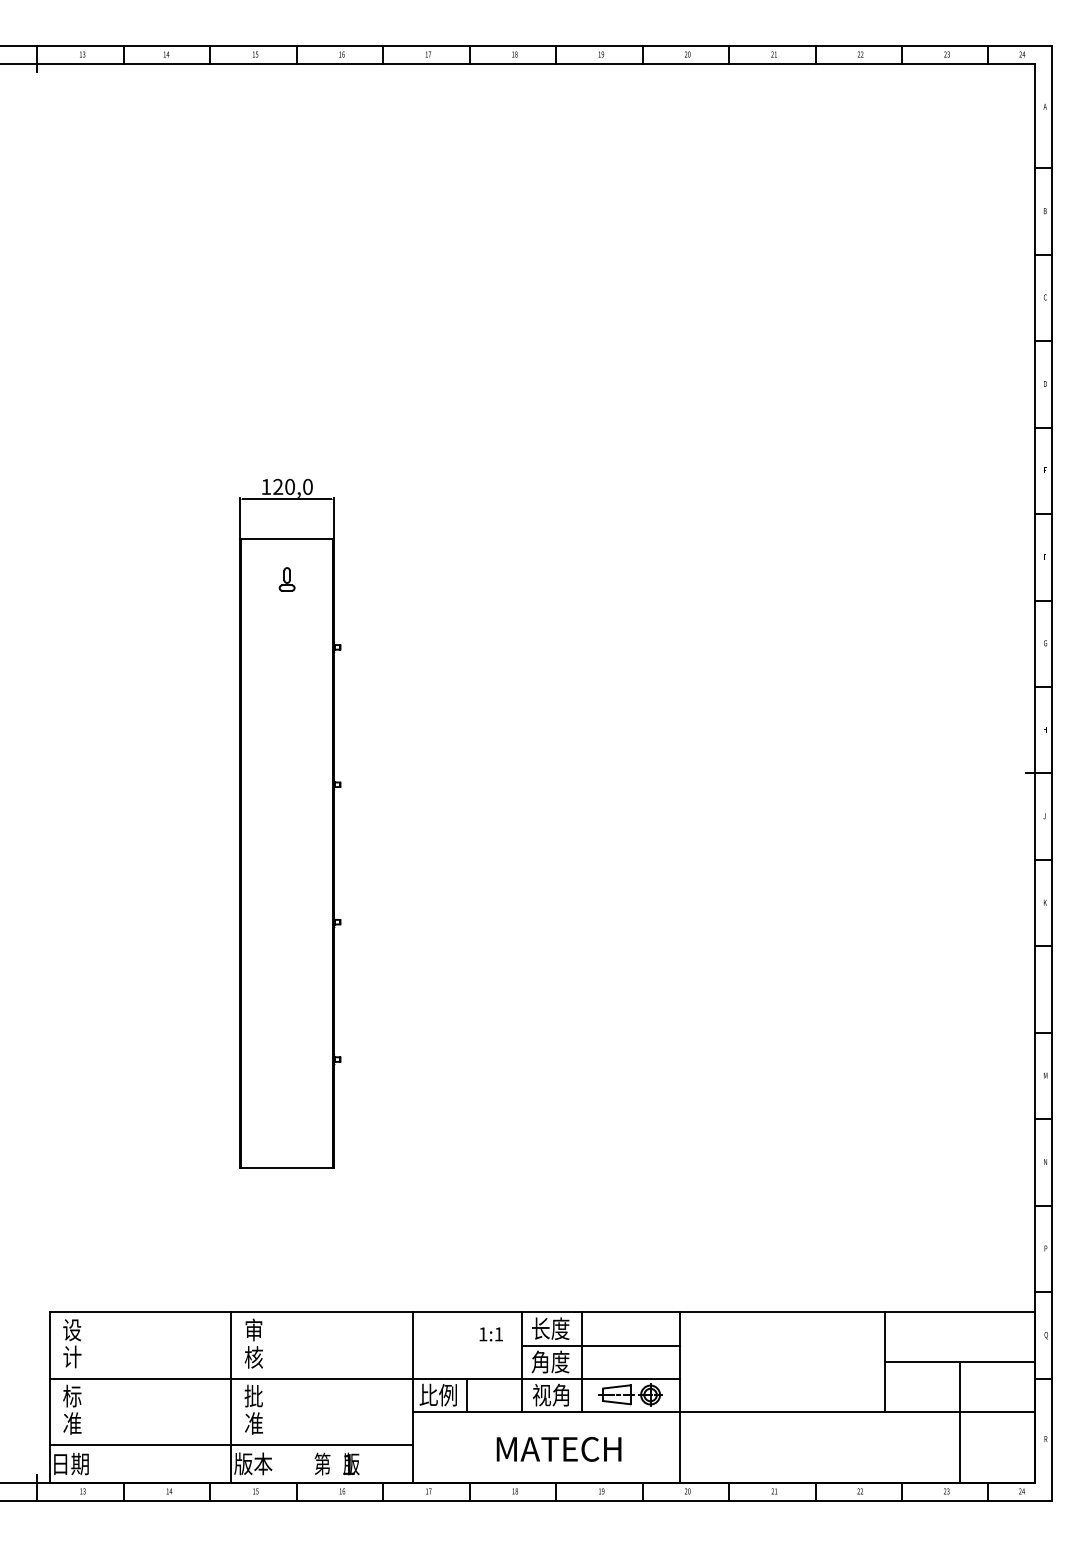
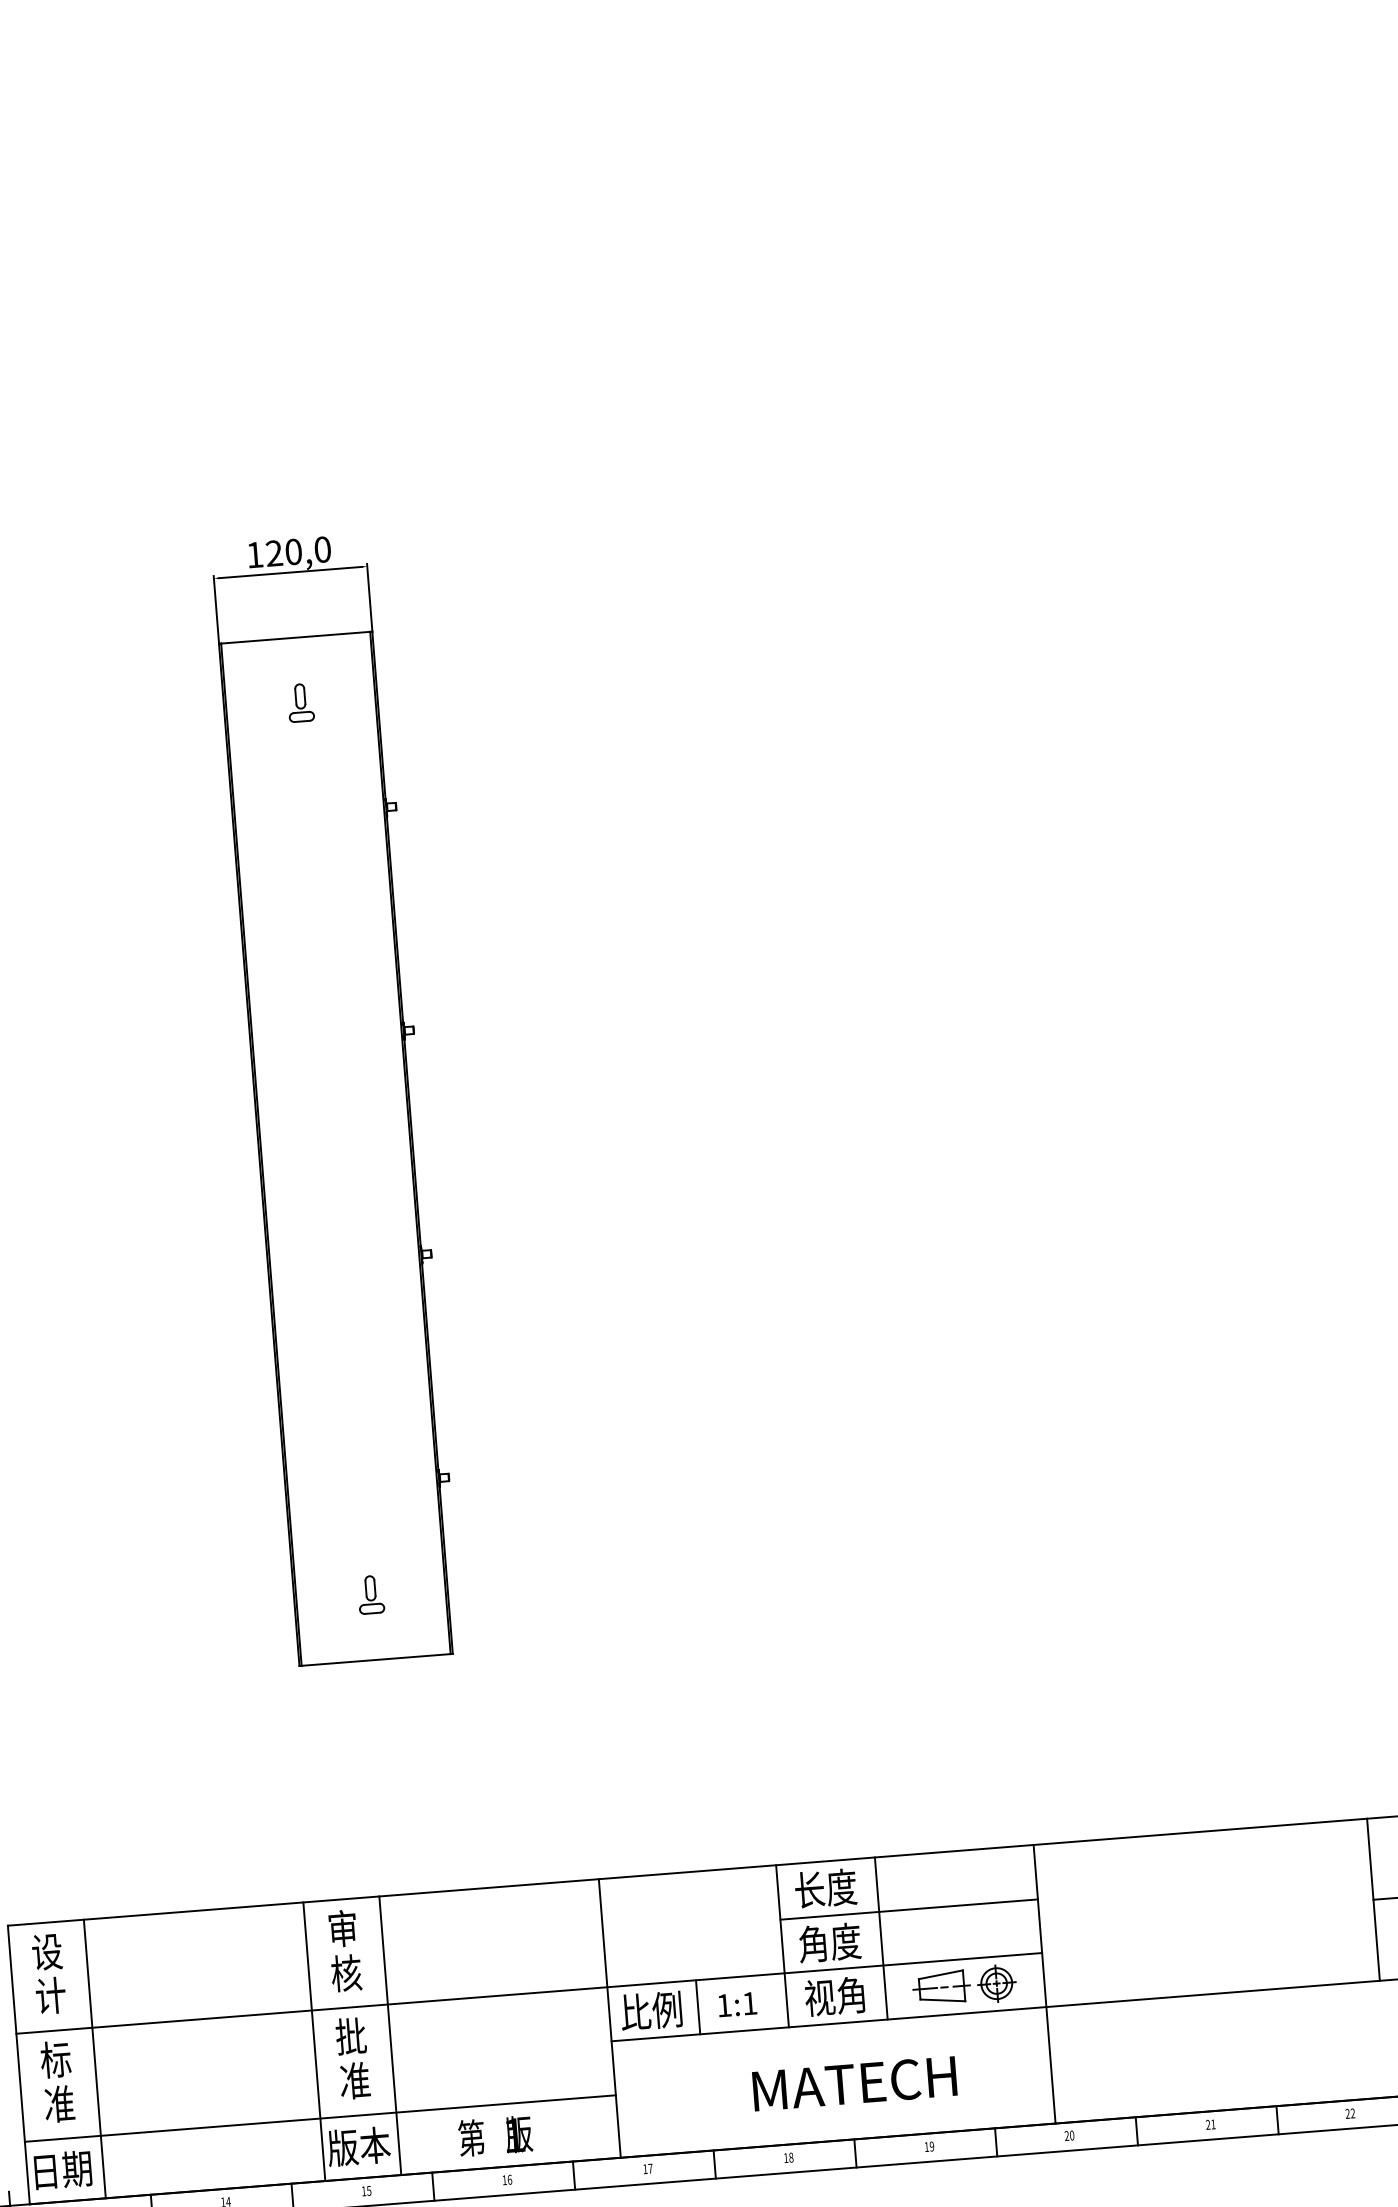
part: (286, 1127) -> (369, 1594), added
text: (490, 1334) -> (736, 2004), moved
line: (96, 1397) -> (95, 2058), added
line: (277, 1397) -> (389, 2035), added

